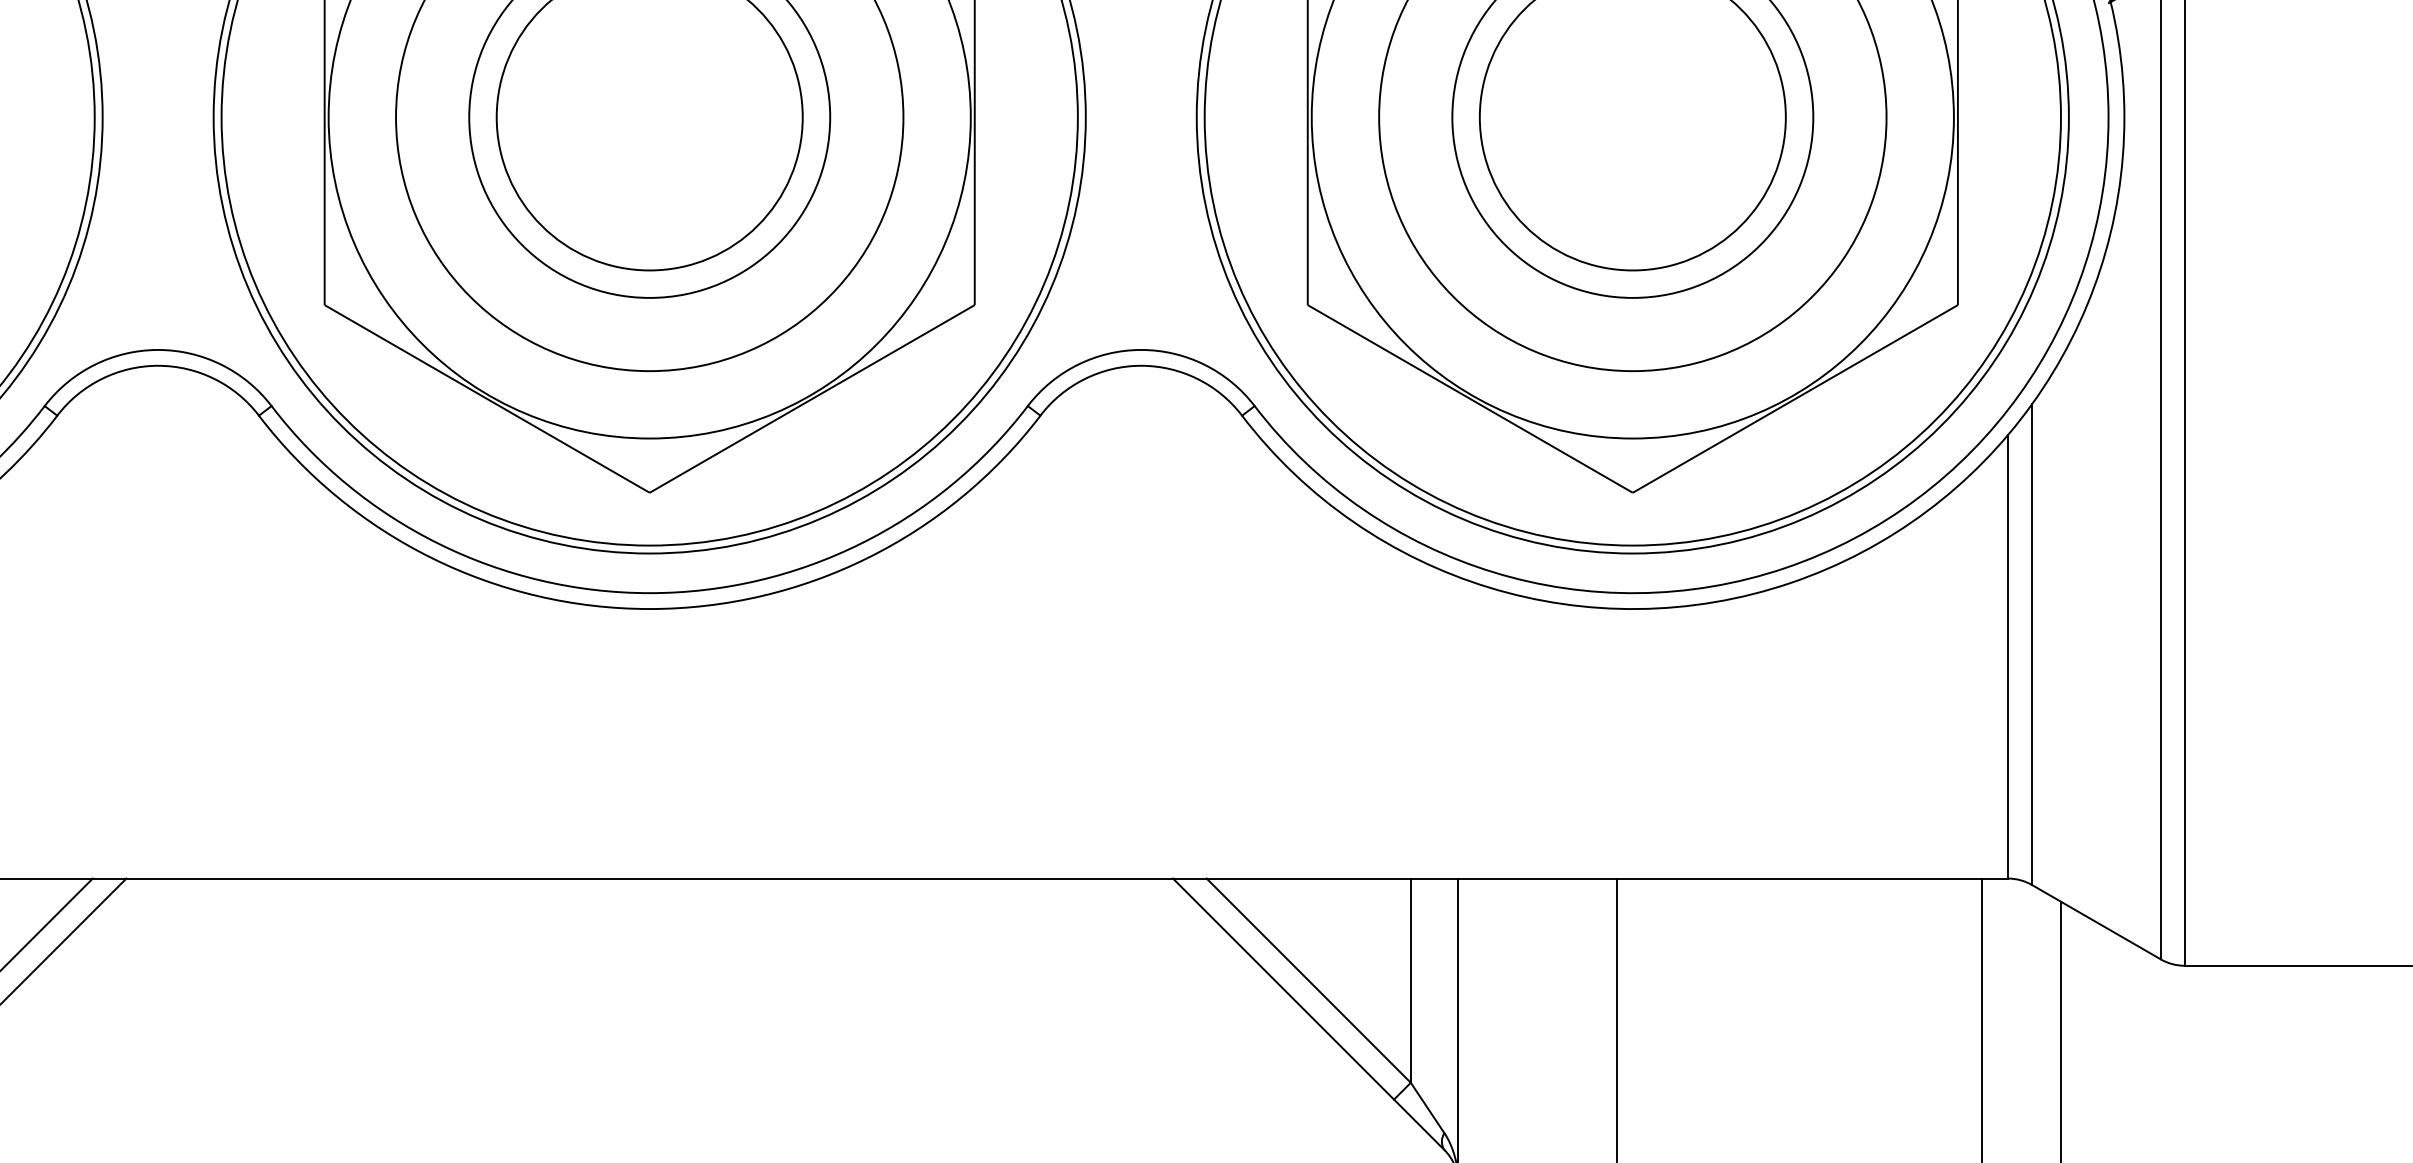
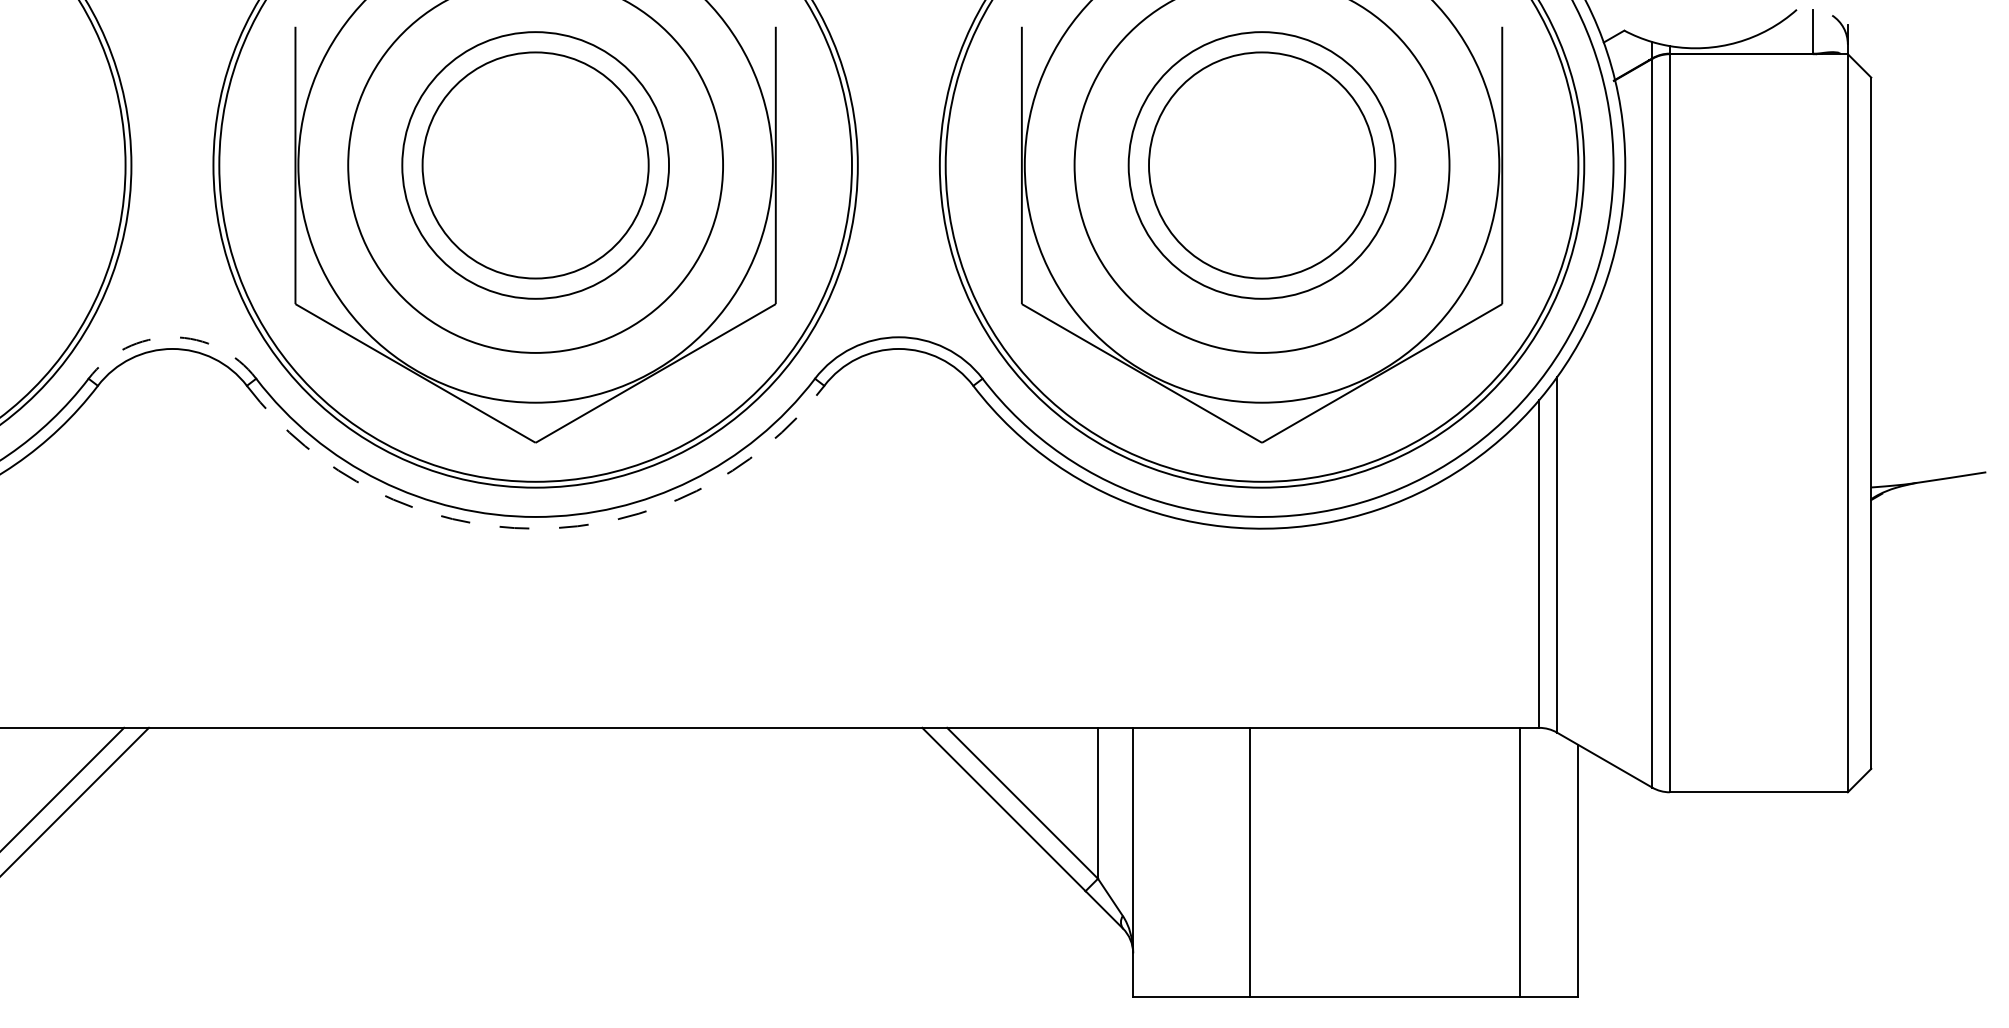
arc: (158, 350) -> (172, 337), solid -> dashed
arc: (649, 608) -> (535, 528), solid -> dashed

